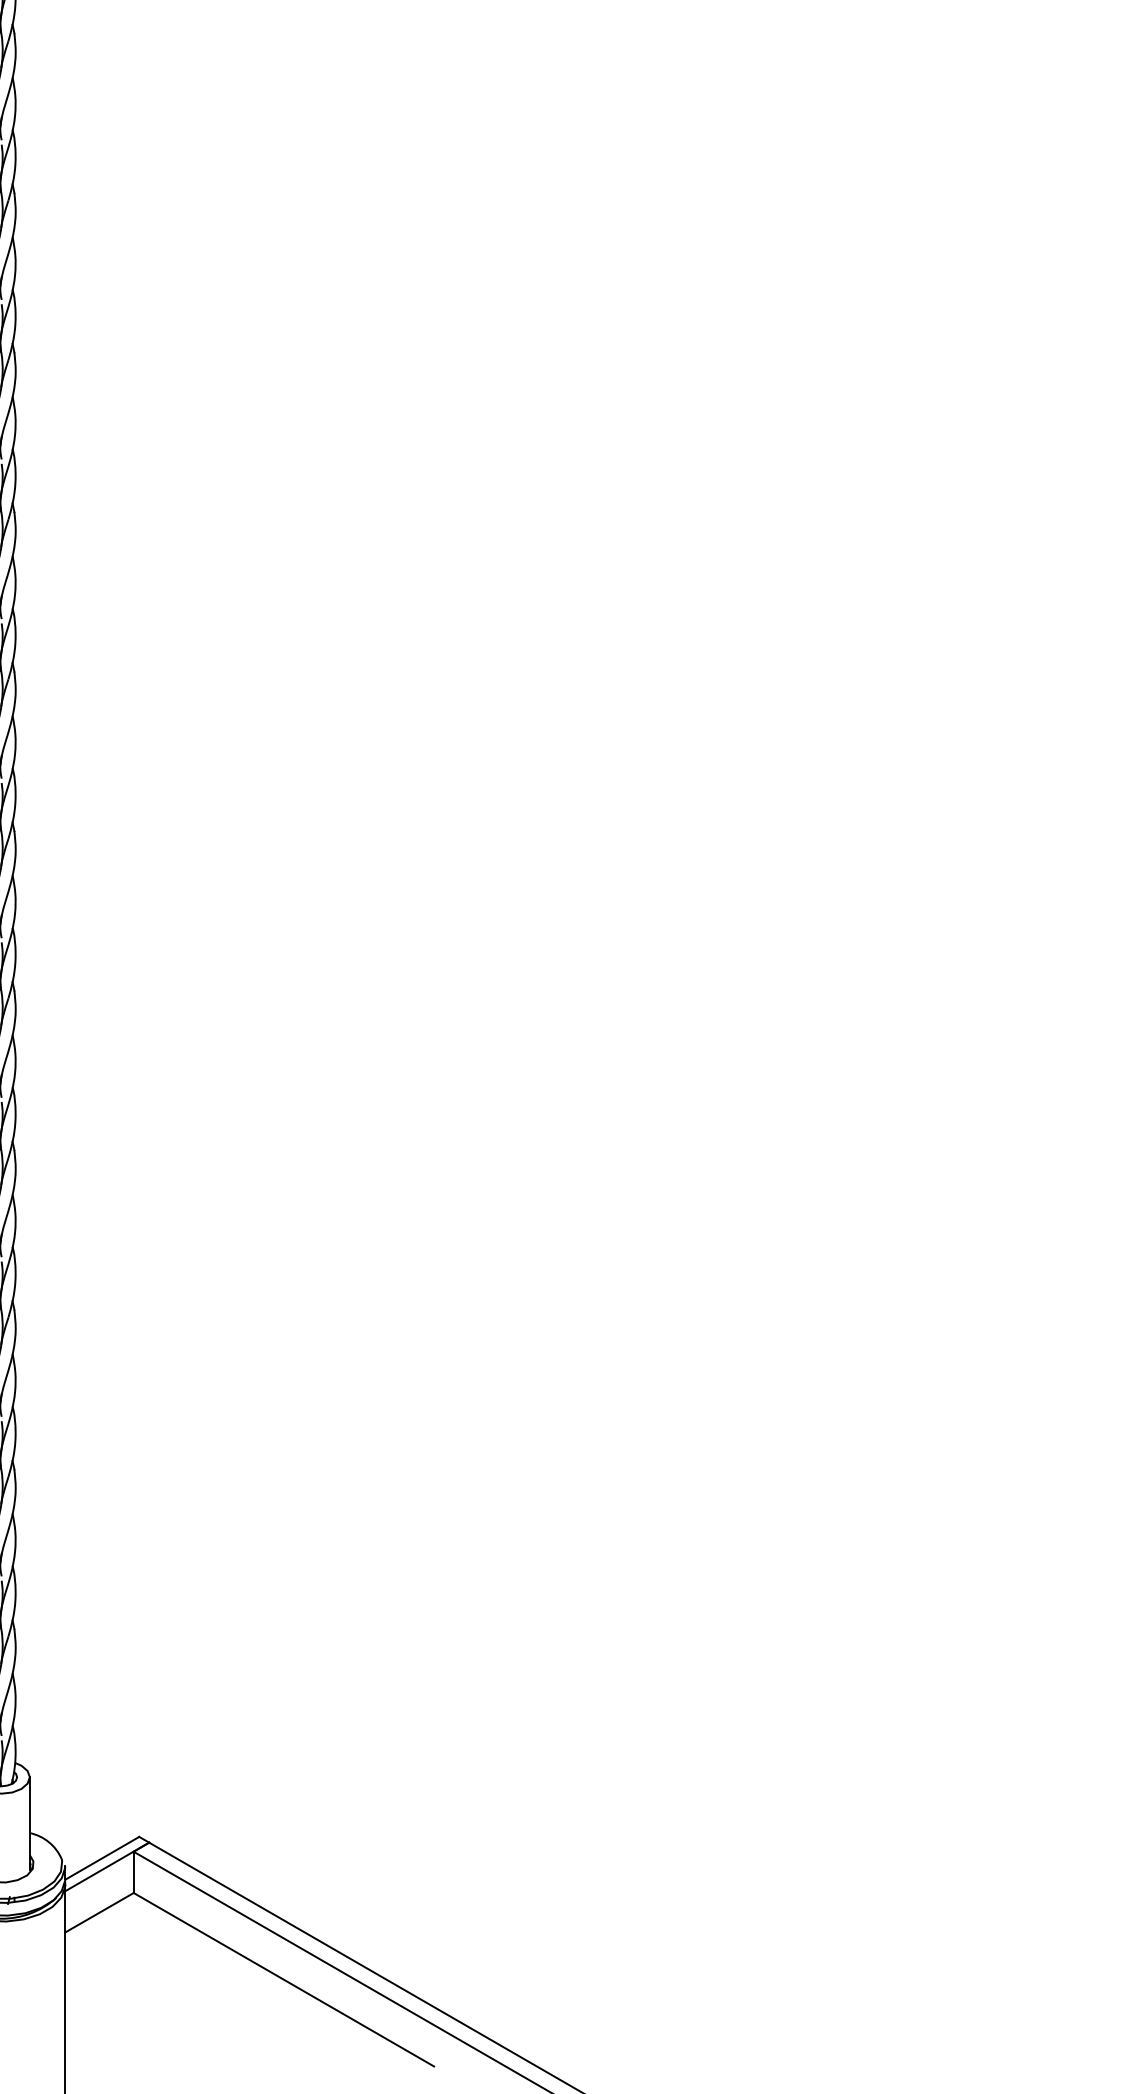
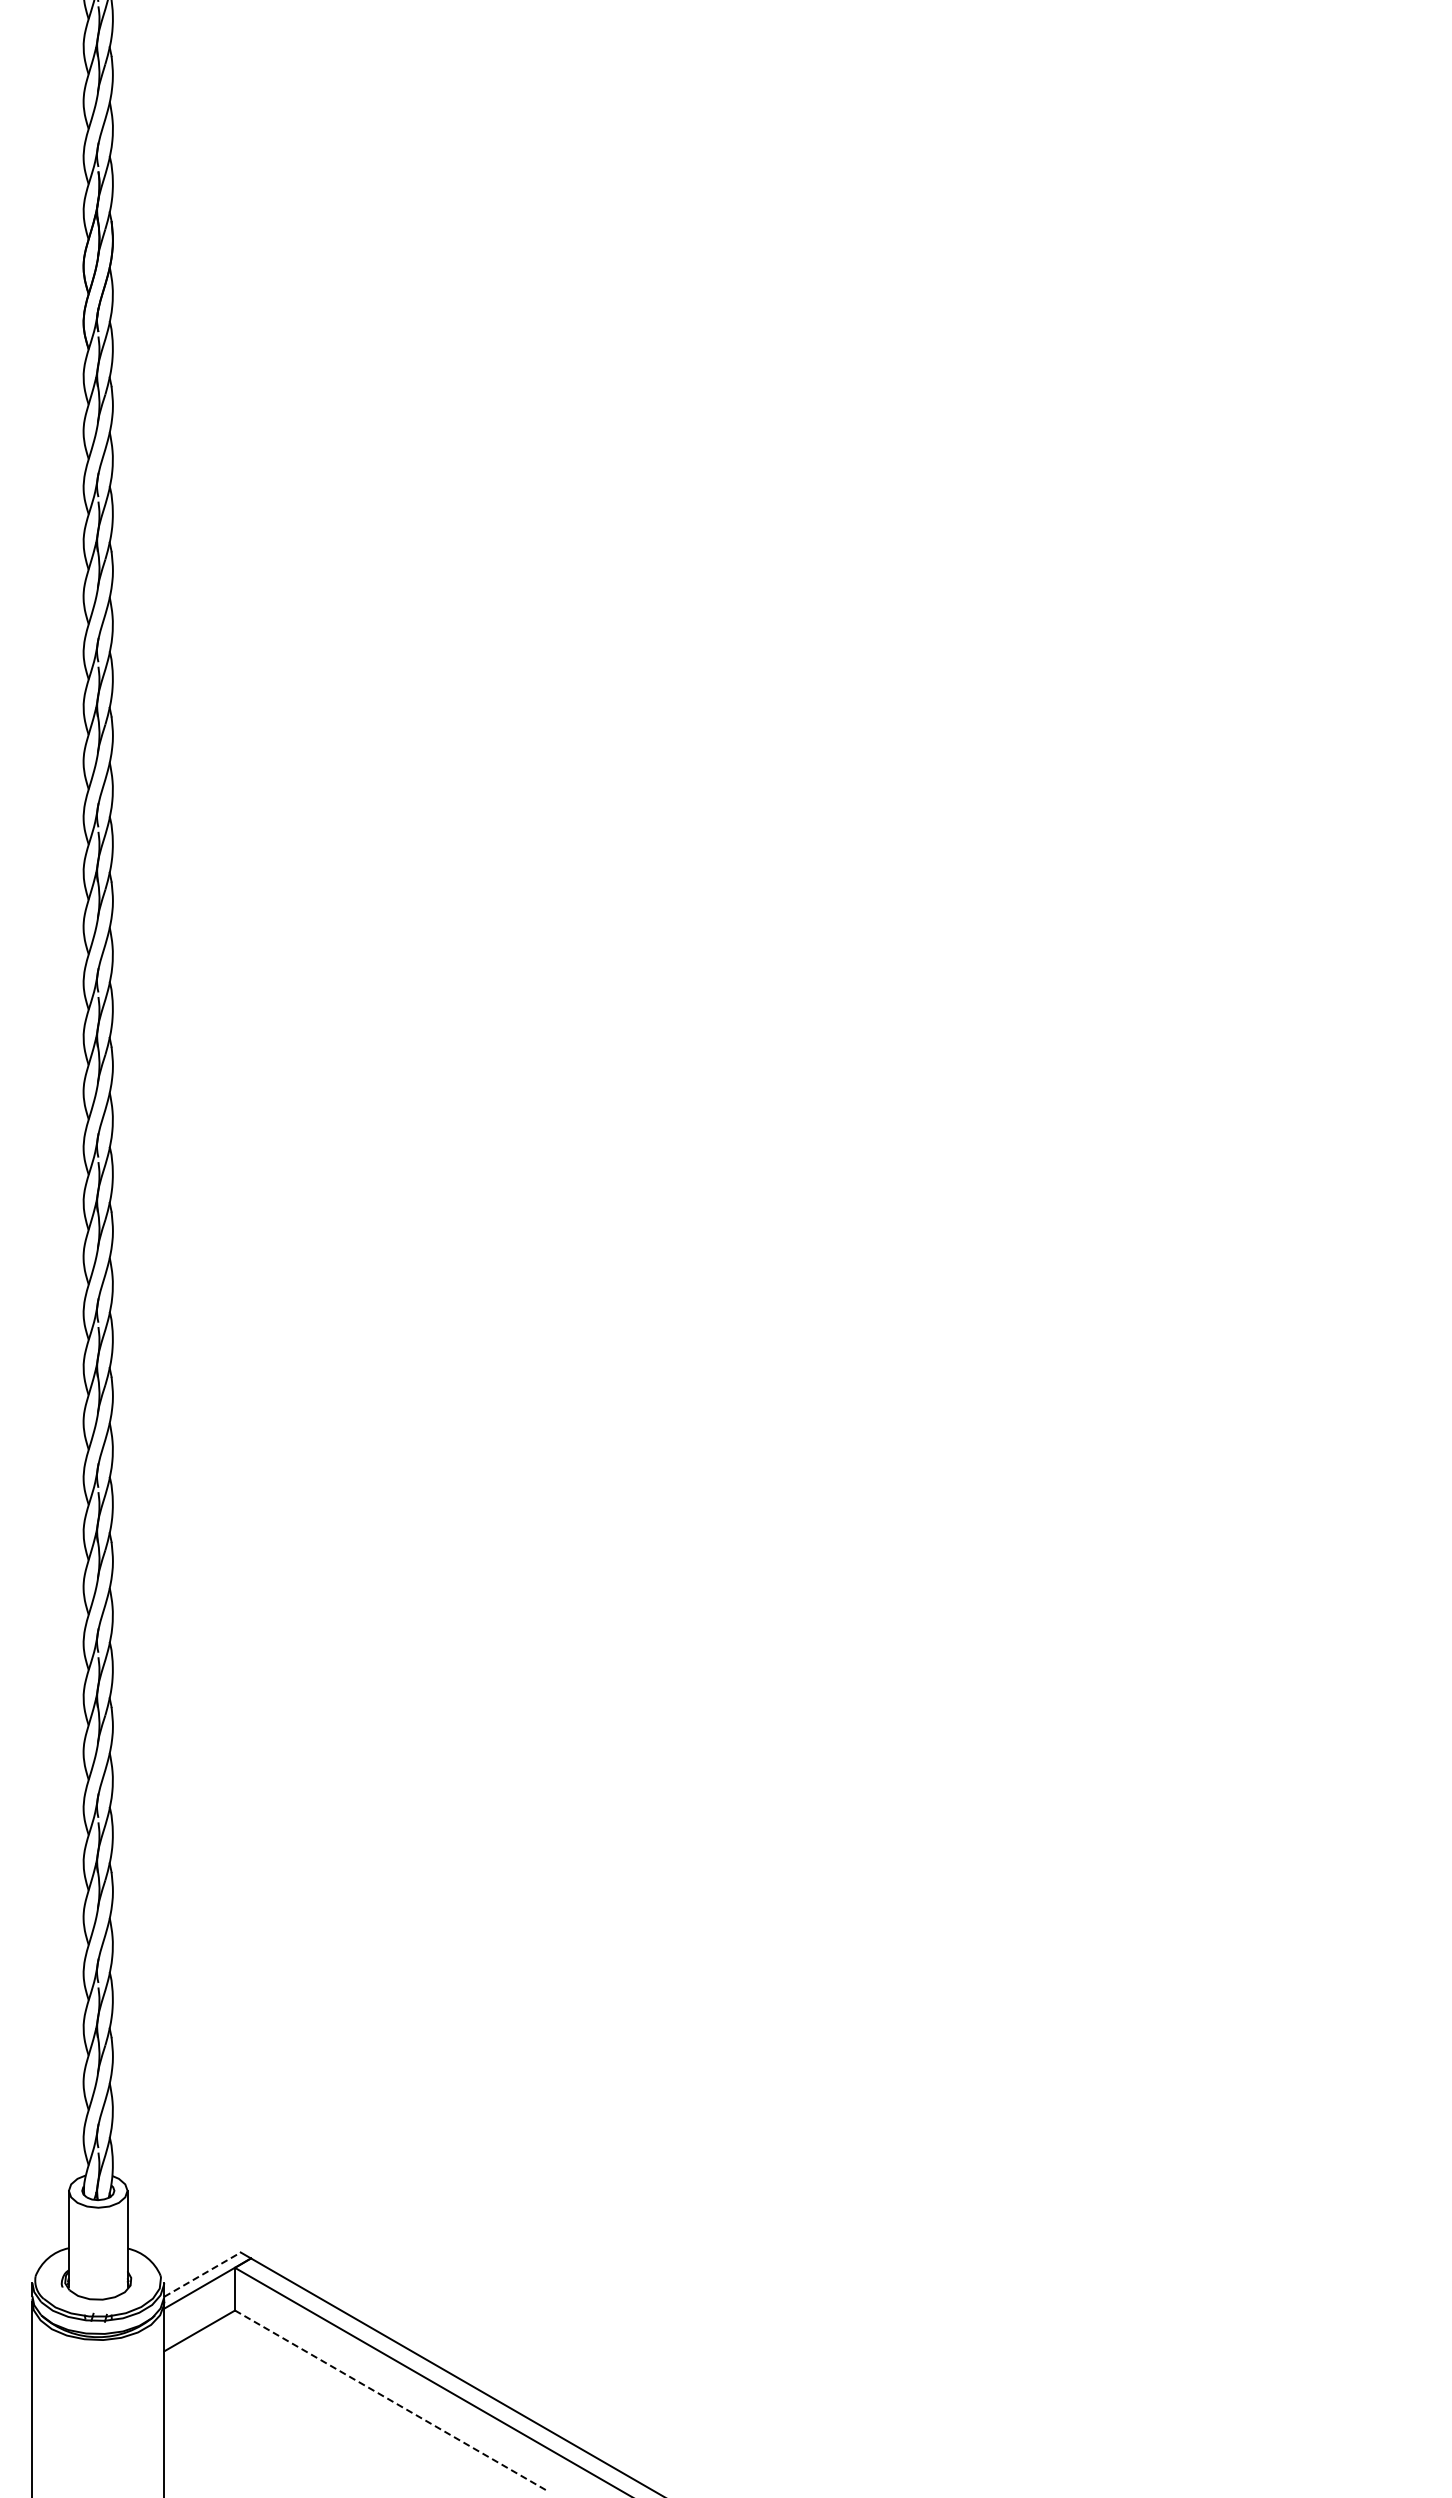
line: (102, 1858) -> (202, 2274), solid -> dashed
line: (283, 1979) -> (389, 2400), solid -> dashed

